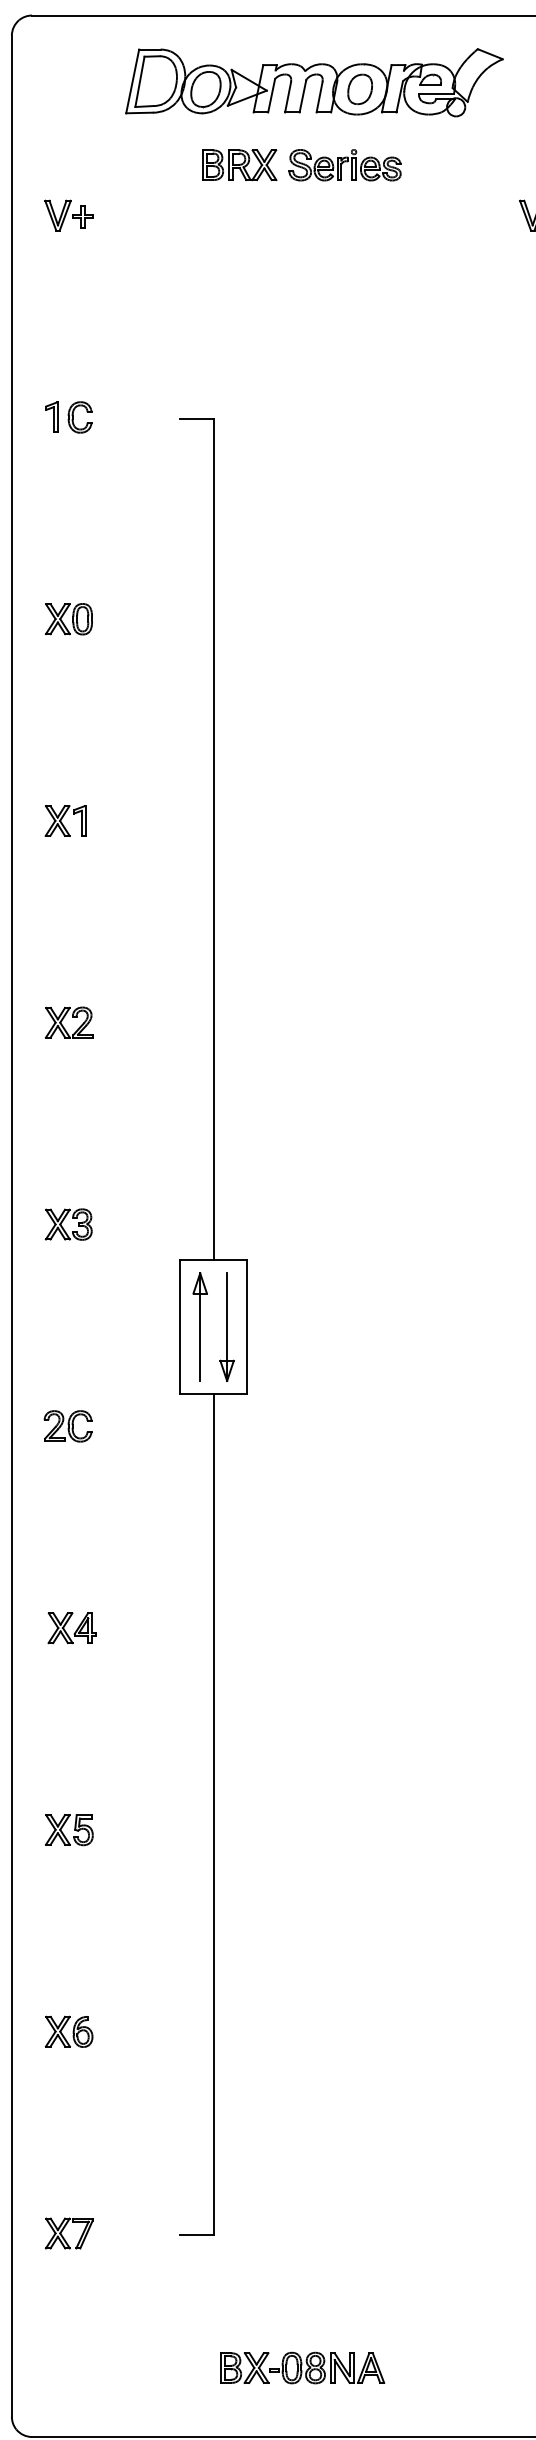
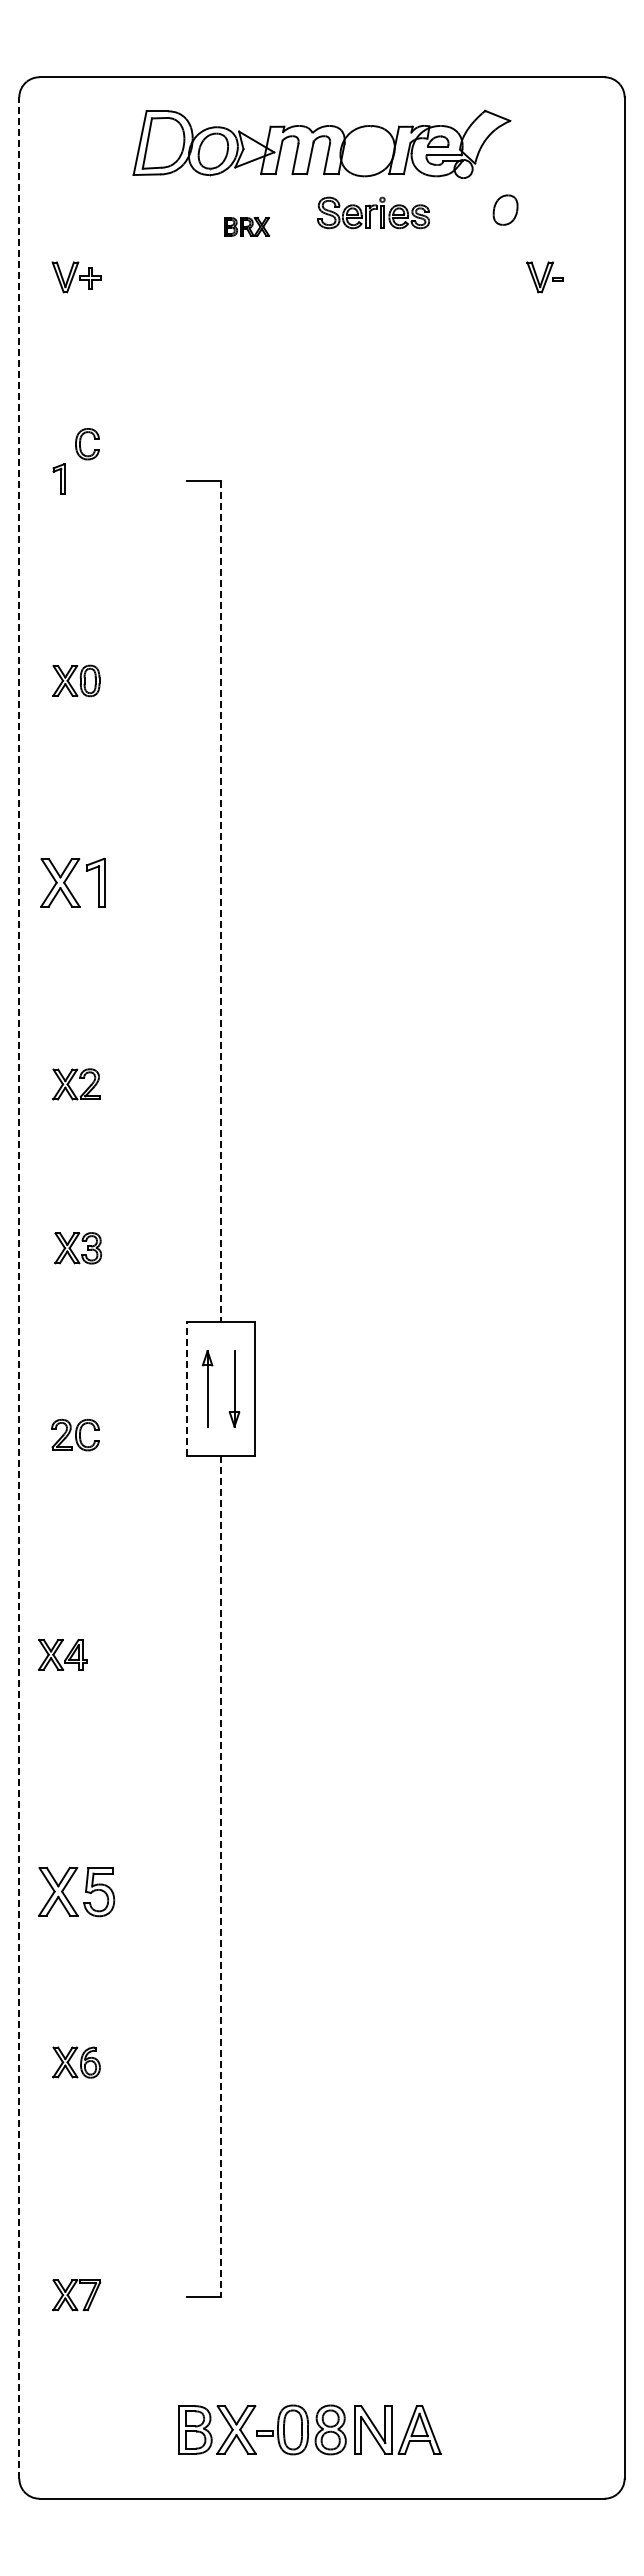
part: (360, 88) -> (505, 209), moved
part: (239, 164) -> (246, 226), size x0.6
part: (345, 164) -> (373, 212), moved
part: (74, 420) -> (81, 447), moved
part: (65, 820) -> (72, 882), size x1.6
line: (214, 839) -> (221, 901), solid -> dashed
line: (12, 1225) -> (19, 1287), solid -> dashed
part: (63, 1226) -> (72, 1250), moved
line: (180, 1326) -> (187, 1388), solid -> dashed
part: (200, 1326) -> (207, 1388), size x0.7
part: (227, 1326) -> (234, 1388), size x0.7
part: (68, 1426) -> (75, 1435), moved
part: (72, 1627) -> (62, 1654), moved
line: (214, 1815) -> (221, 1877), solid -> dashed
part: (69, 1829) -> (76, 1891), size x1.6
part: (69, 2031) -> (76, 2062), moved
part: (302, 2367) -> (309, 2429), size x1.6

